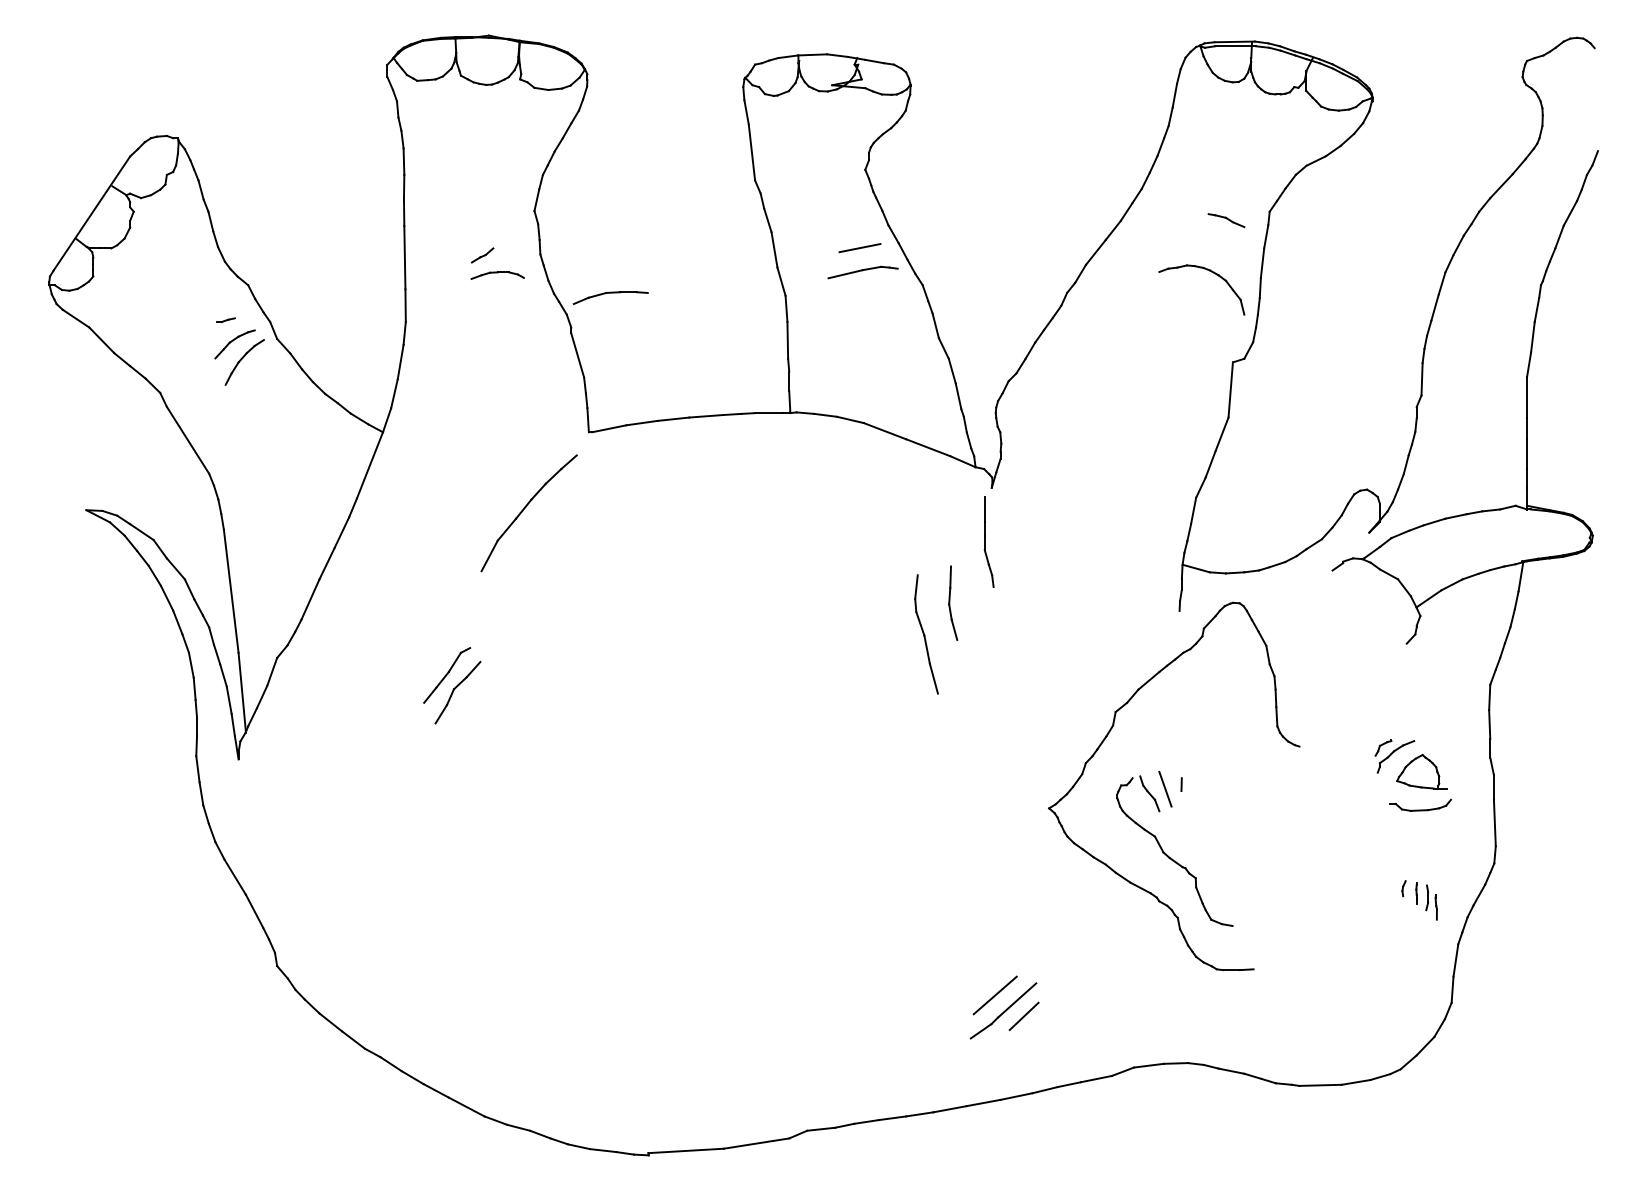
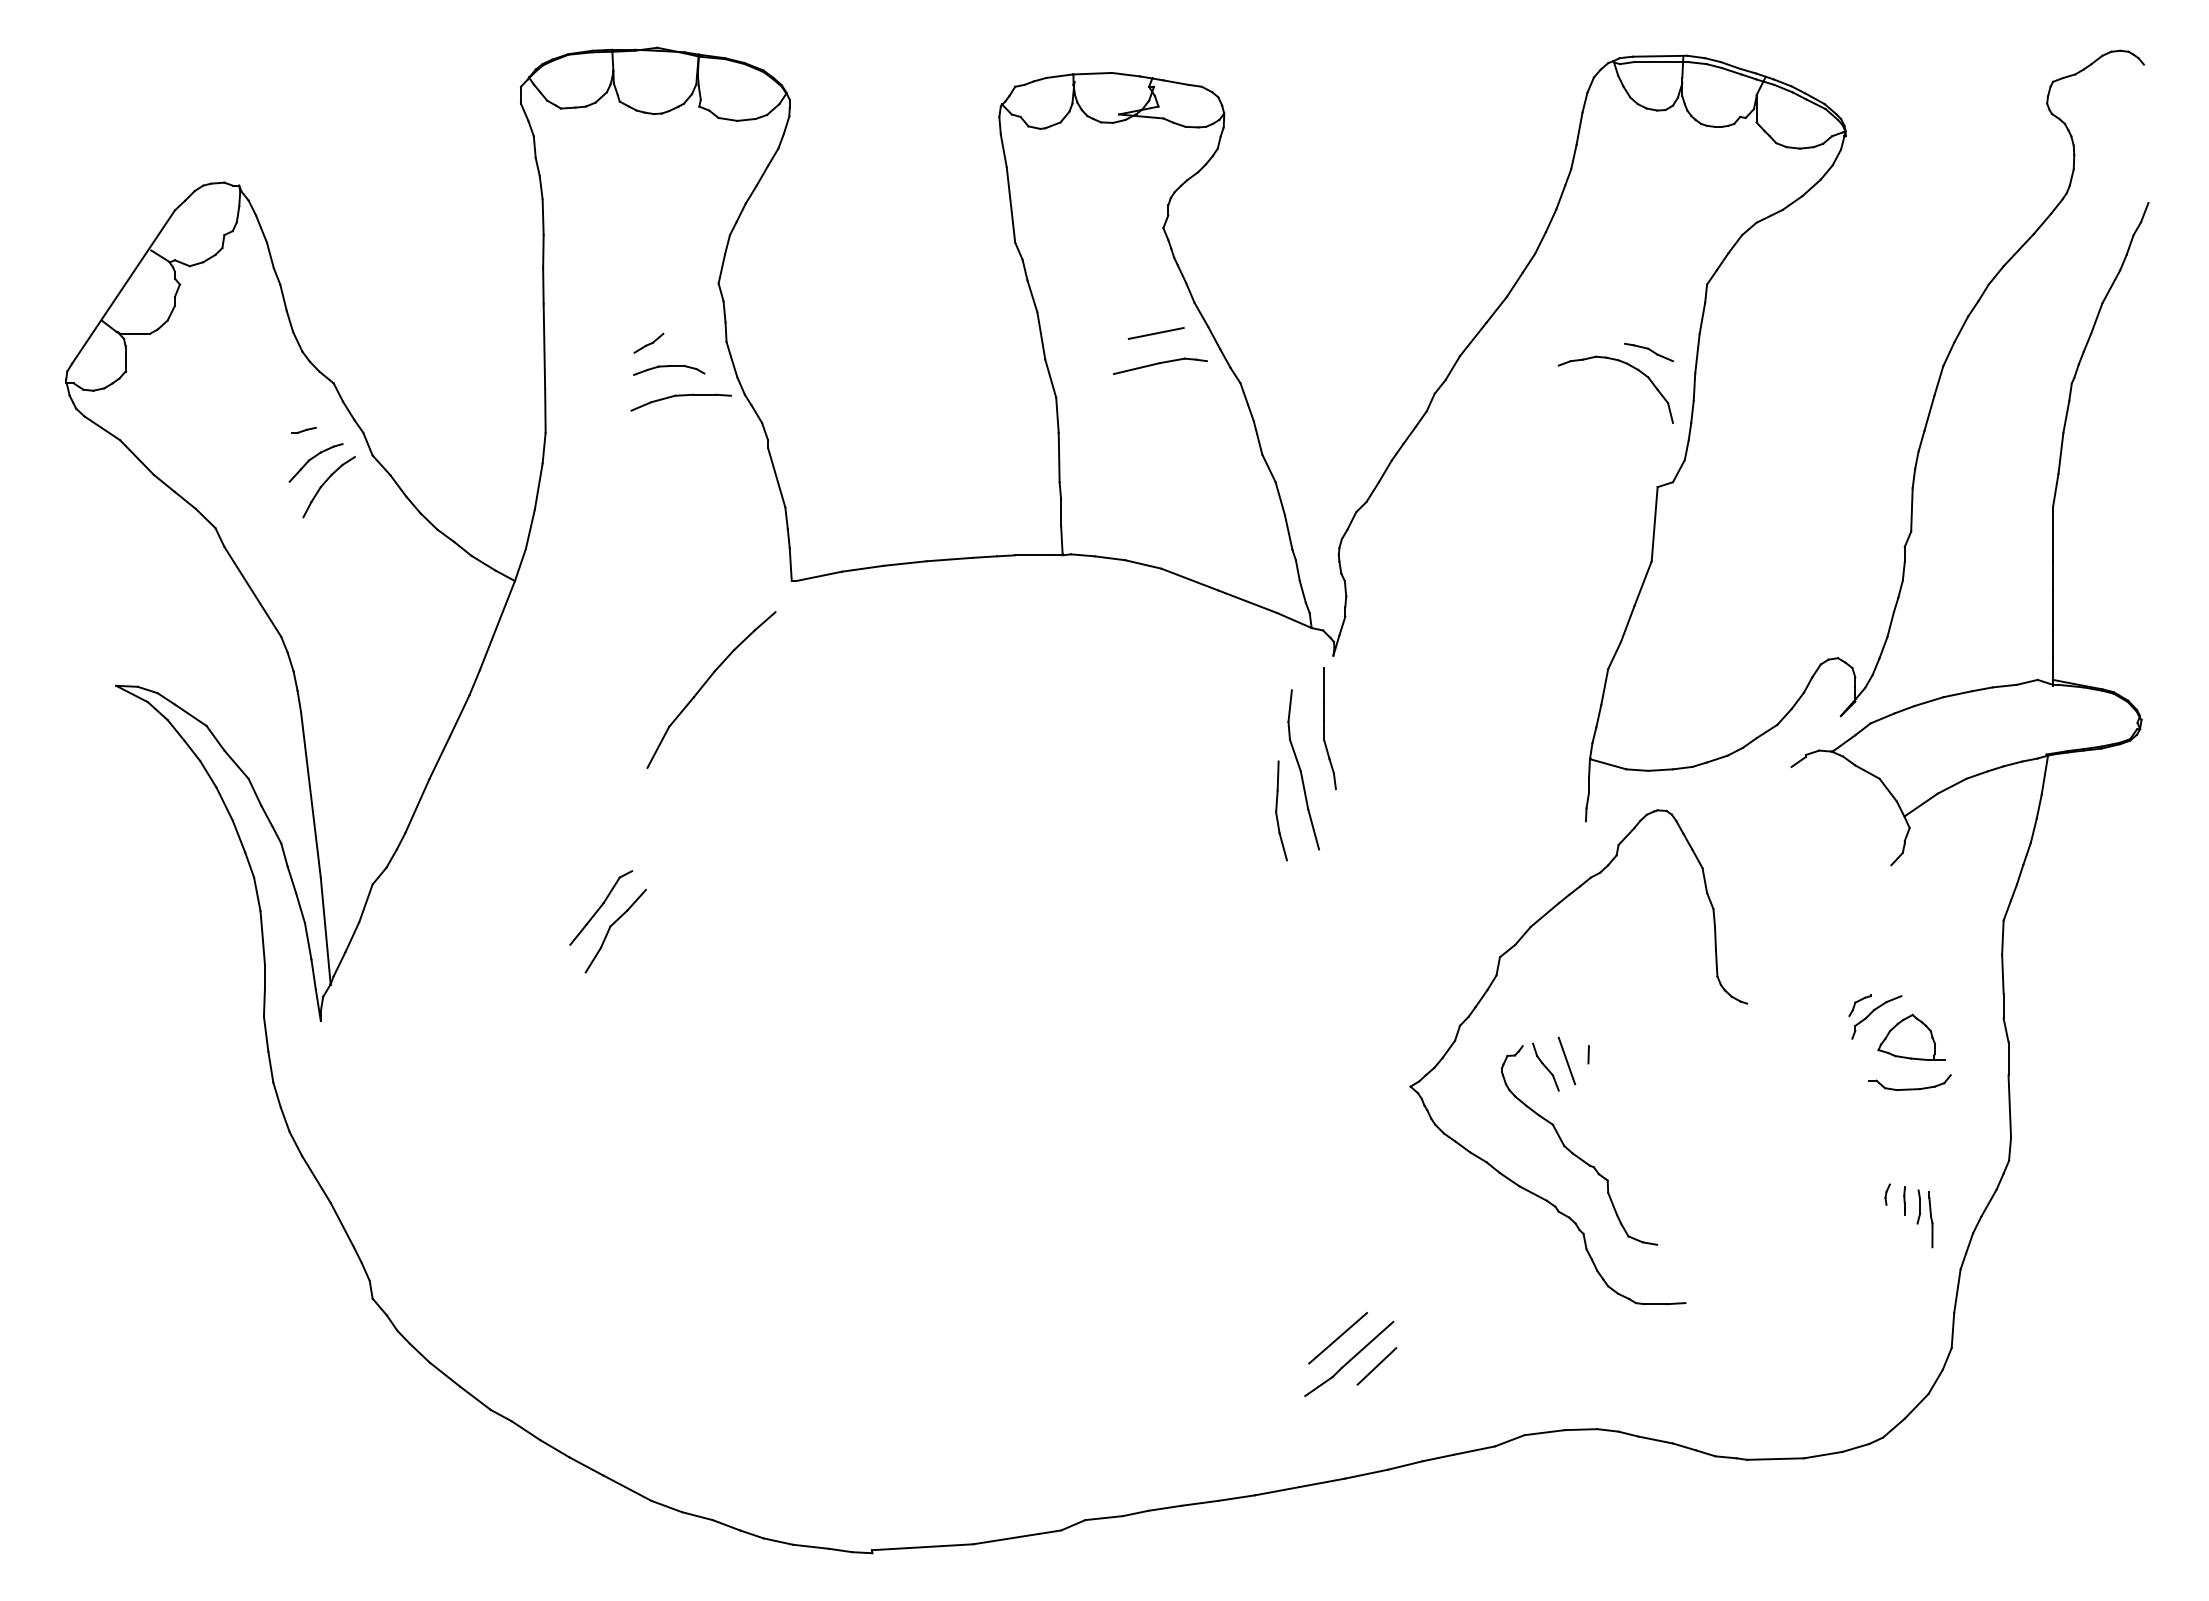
part: (1226, 220) -> (1648, 352), moved
part: (610, 297) -> (680, 402), moved
part: (926, 634) -> (1303, 769), moved
part: (1435, 907) -> (1930, 1219), size x1.67

